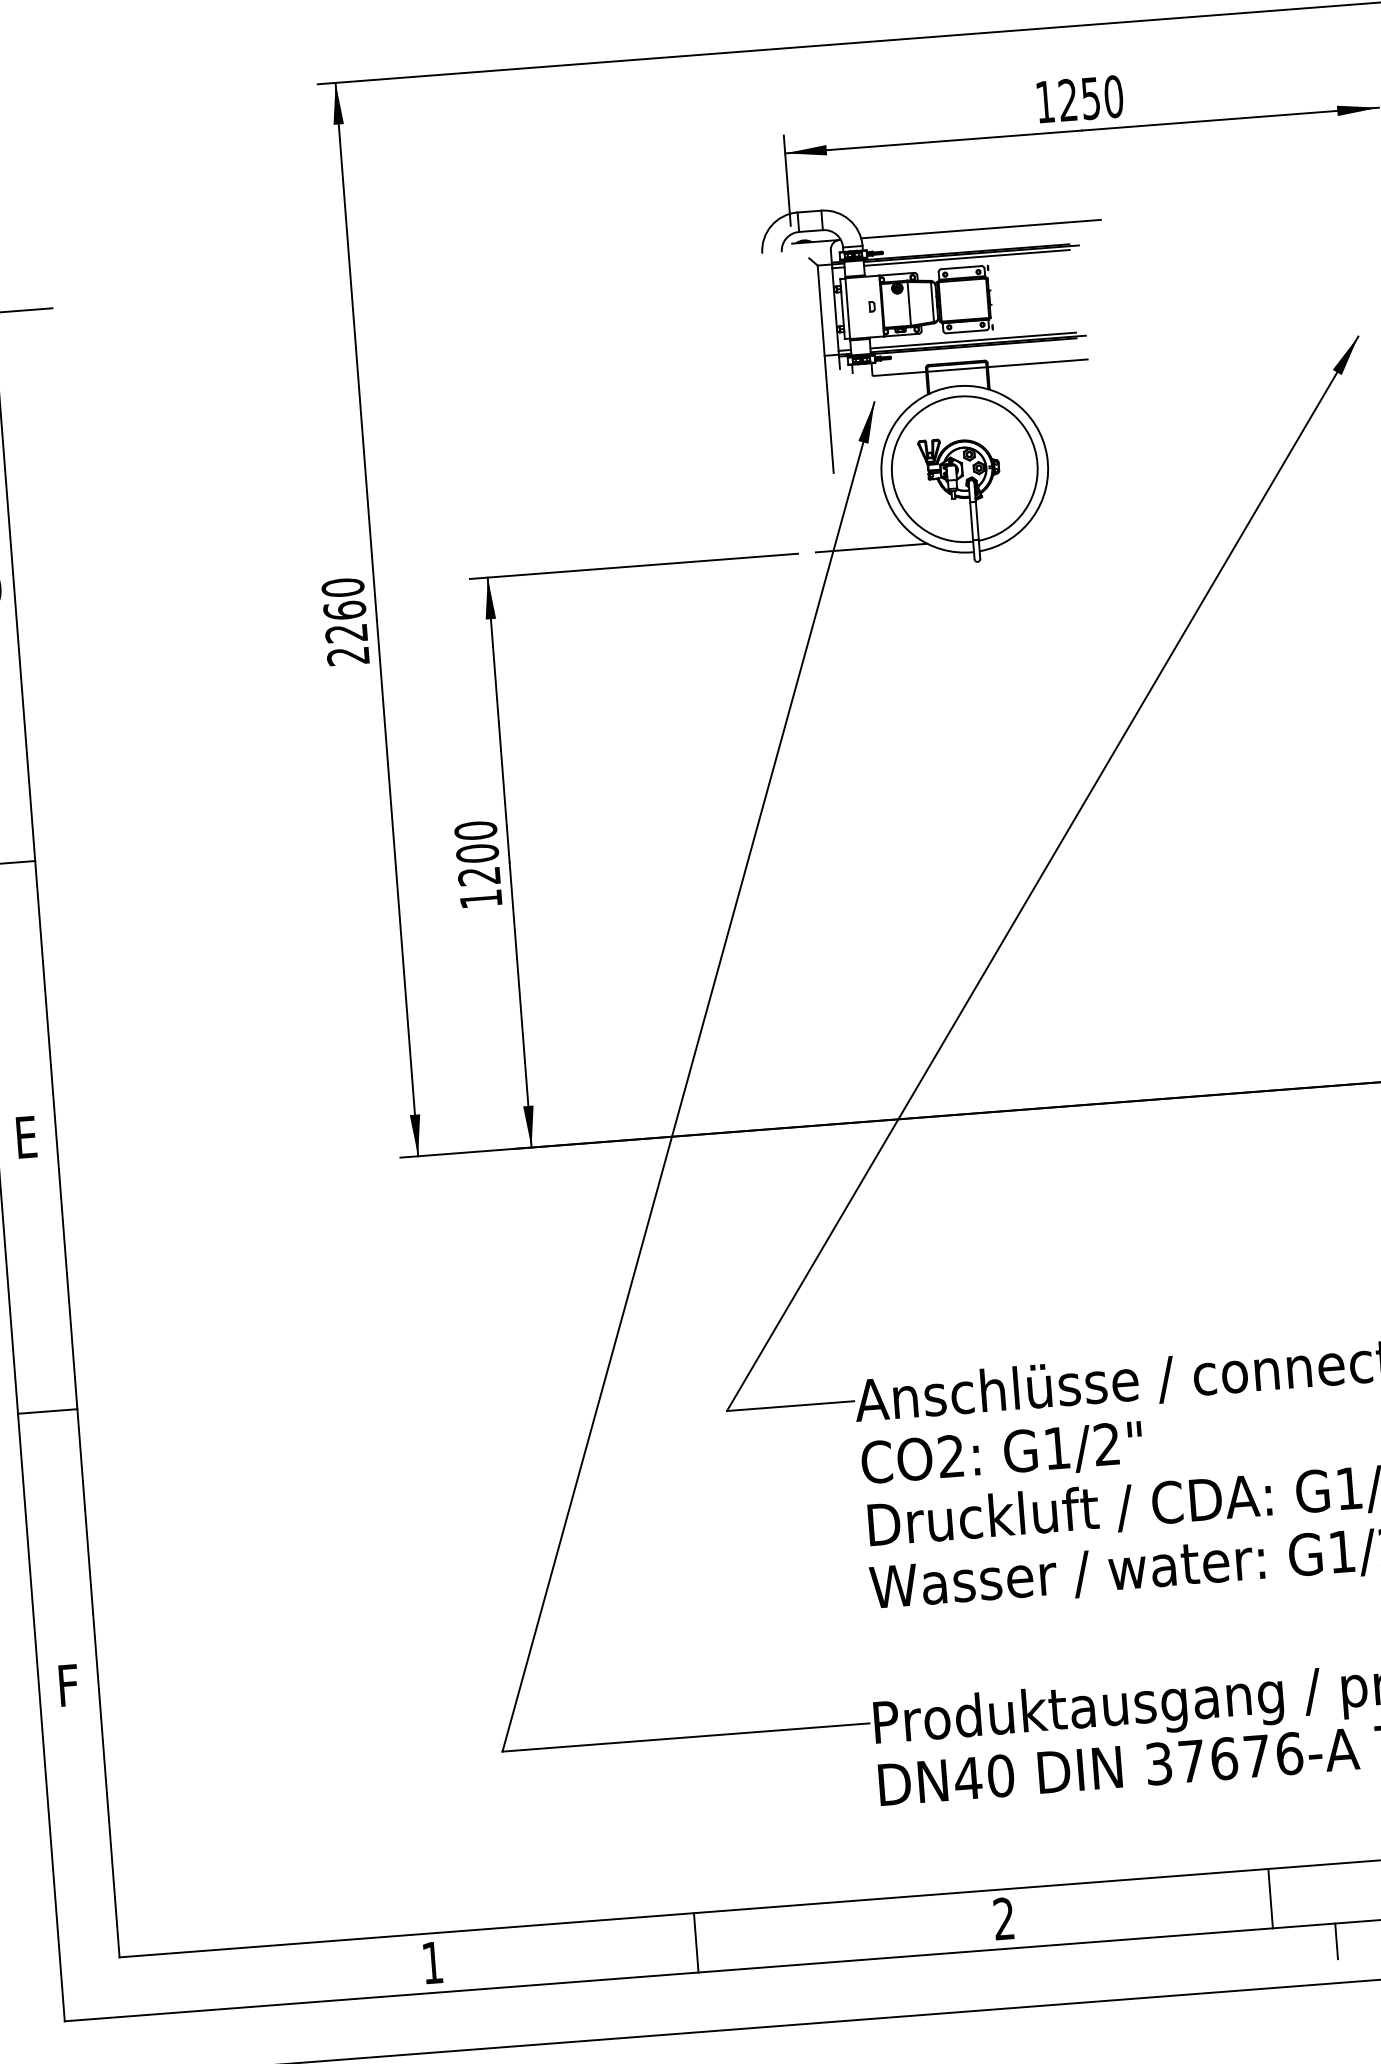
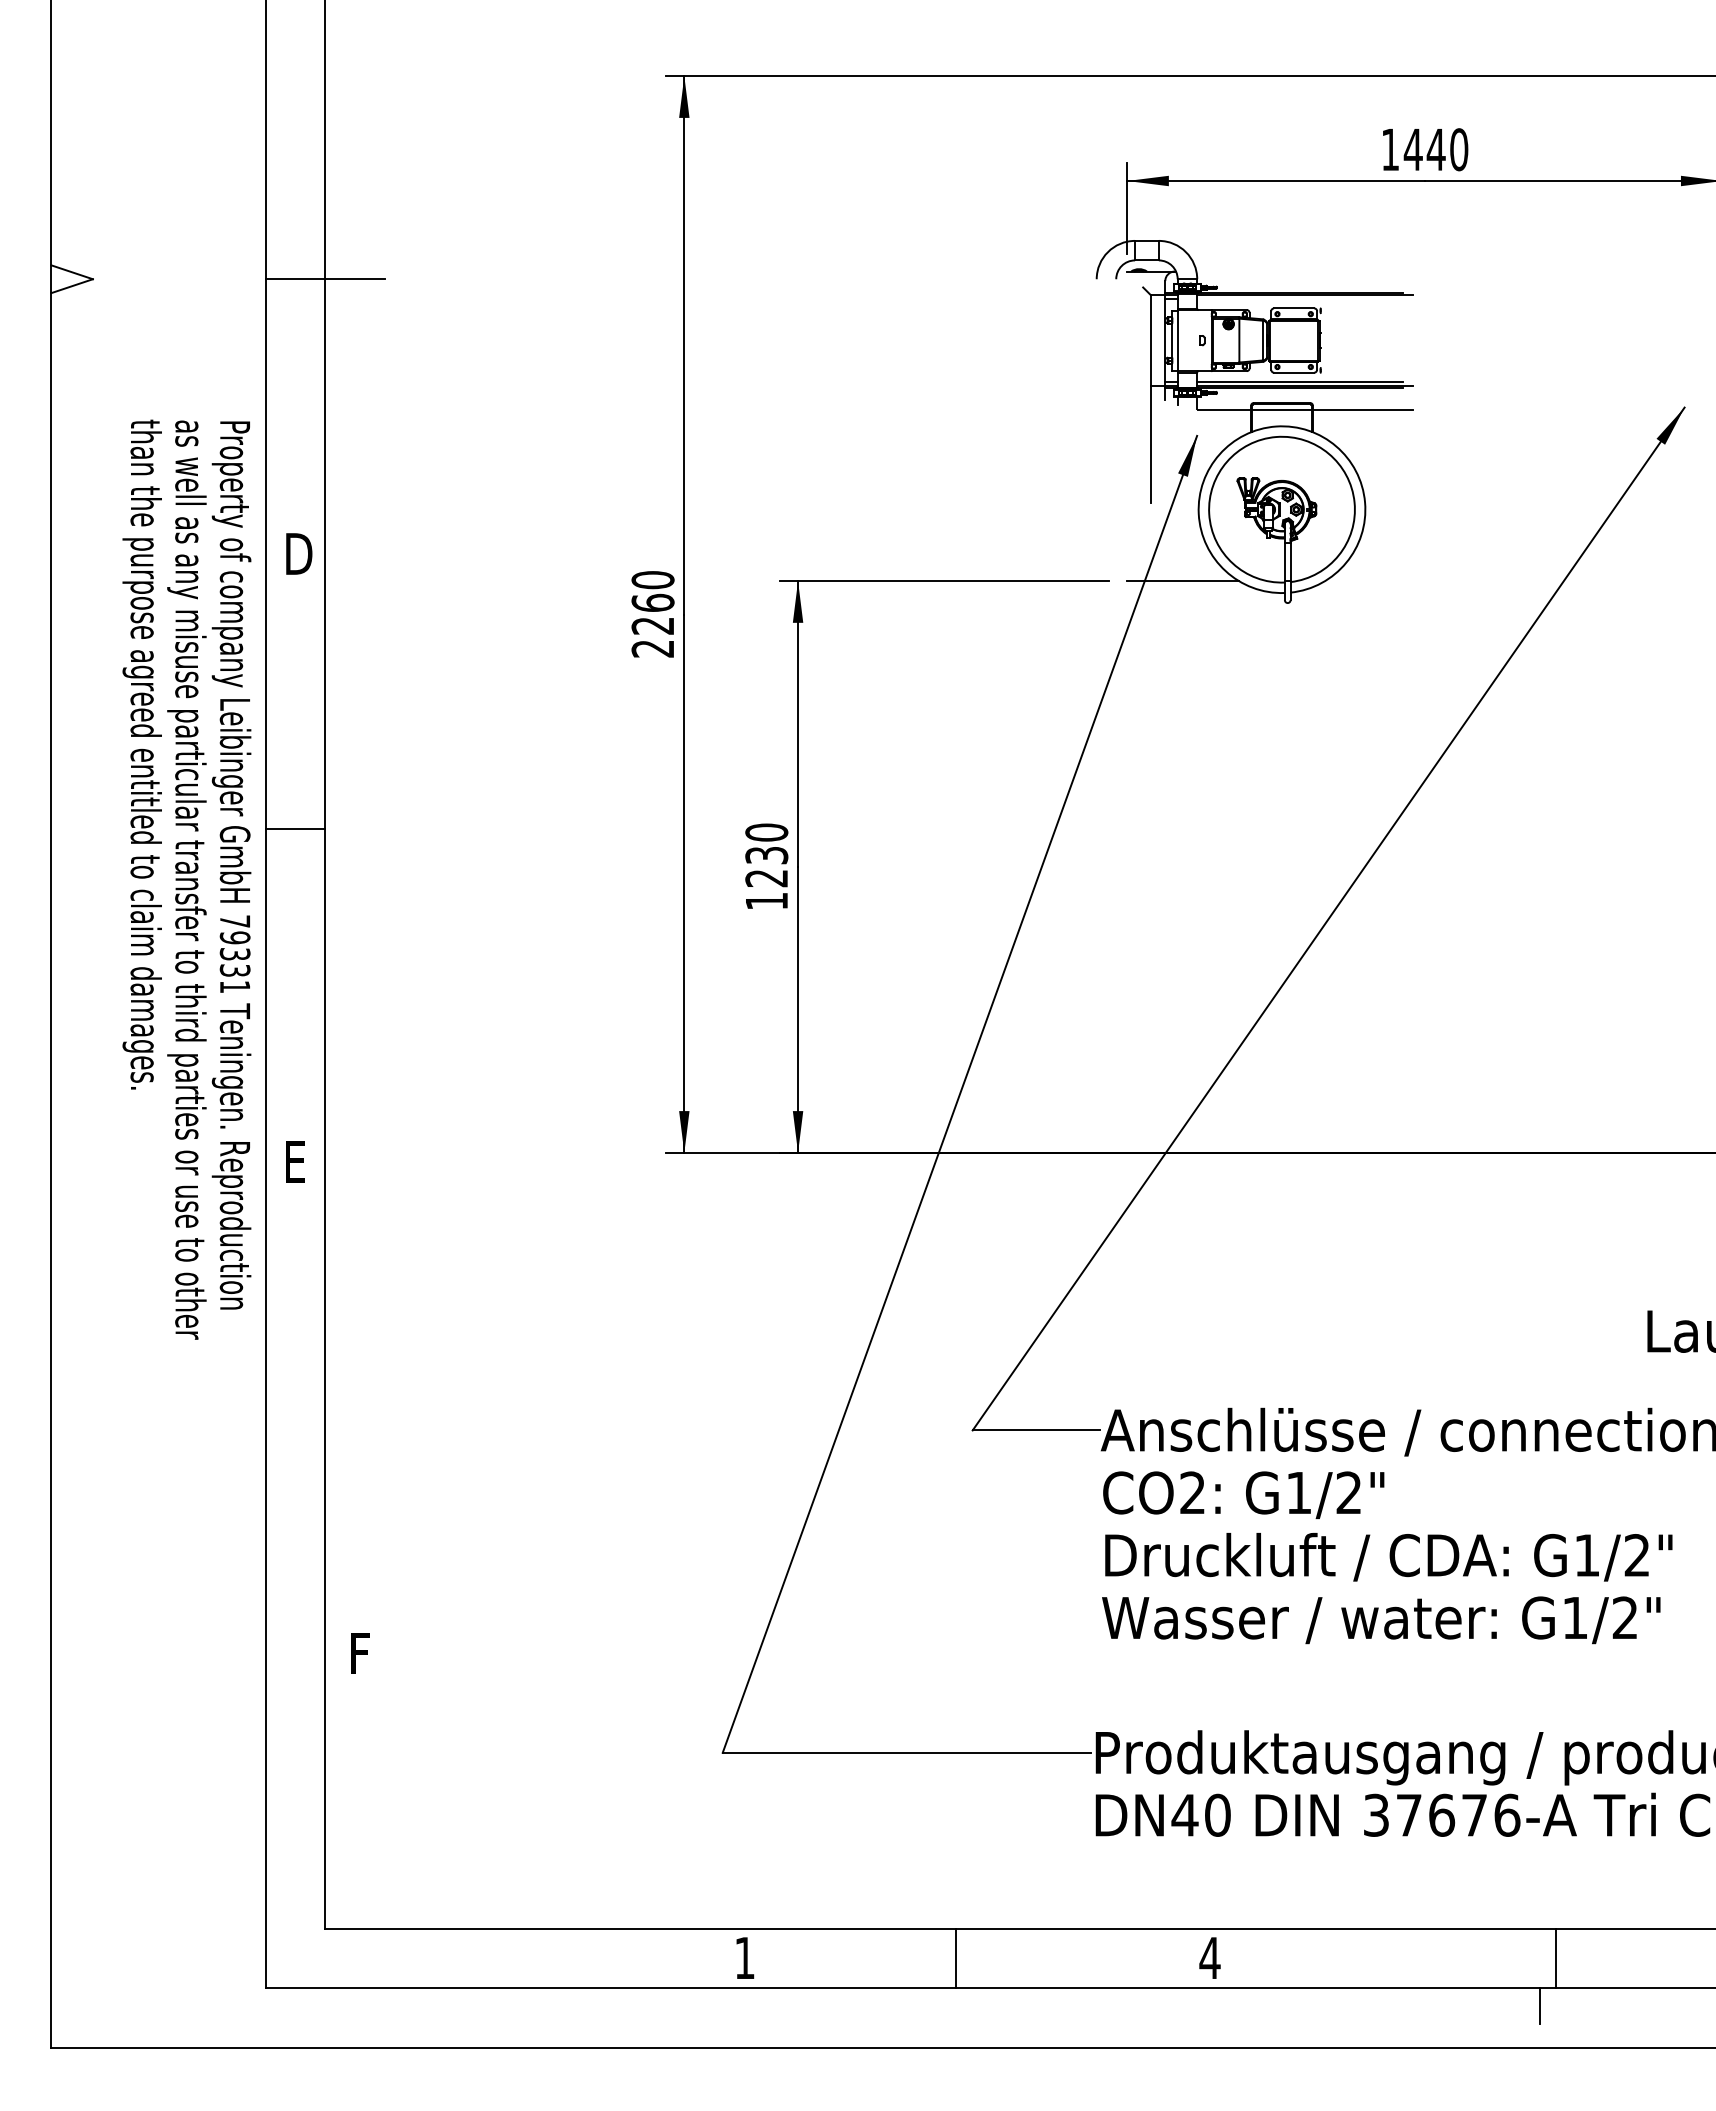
text: (1079, 99) -> (1424, 149), 1250 -> 1440
line: (980, 229) -> (1316, 271), removed
line: (967, 258) -> (1300, 299), removed
text: (477, 853) -> (766, 855), 1200 -> 1230
text: (26, 1136) -> (295, 1161), moved
line: (47, 1411) -> (295, 1378), removed
text: (68, 1685) -> (360, 1653), moved
line: (1270, 1898) -> (1556, 1958), moved
text: (1003, 1918) -> (1209, 1957), 2 -> 4
line: (696, 1942) -> (956, 1958), moved
text: (433, 1962) -> (745, 1957), moved

